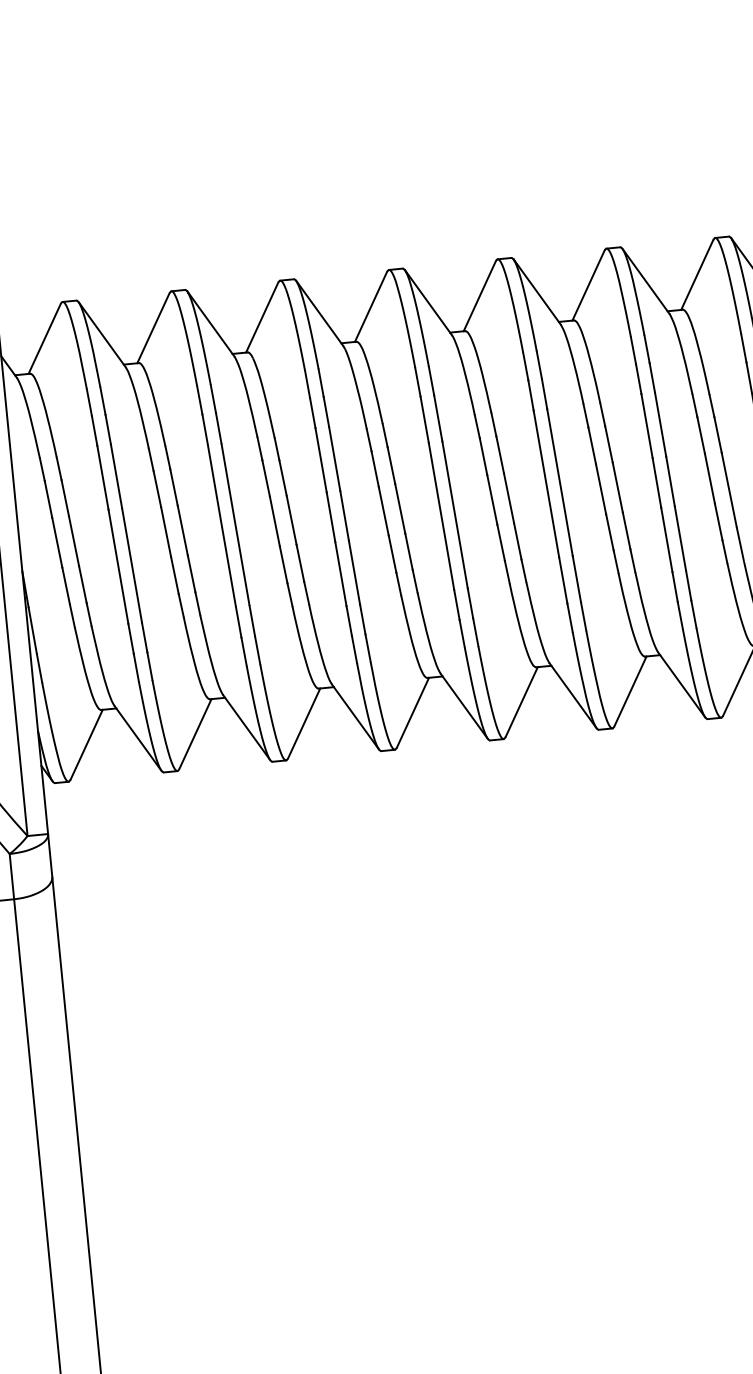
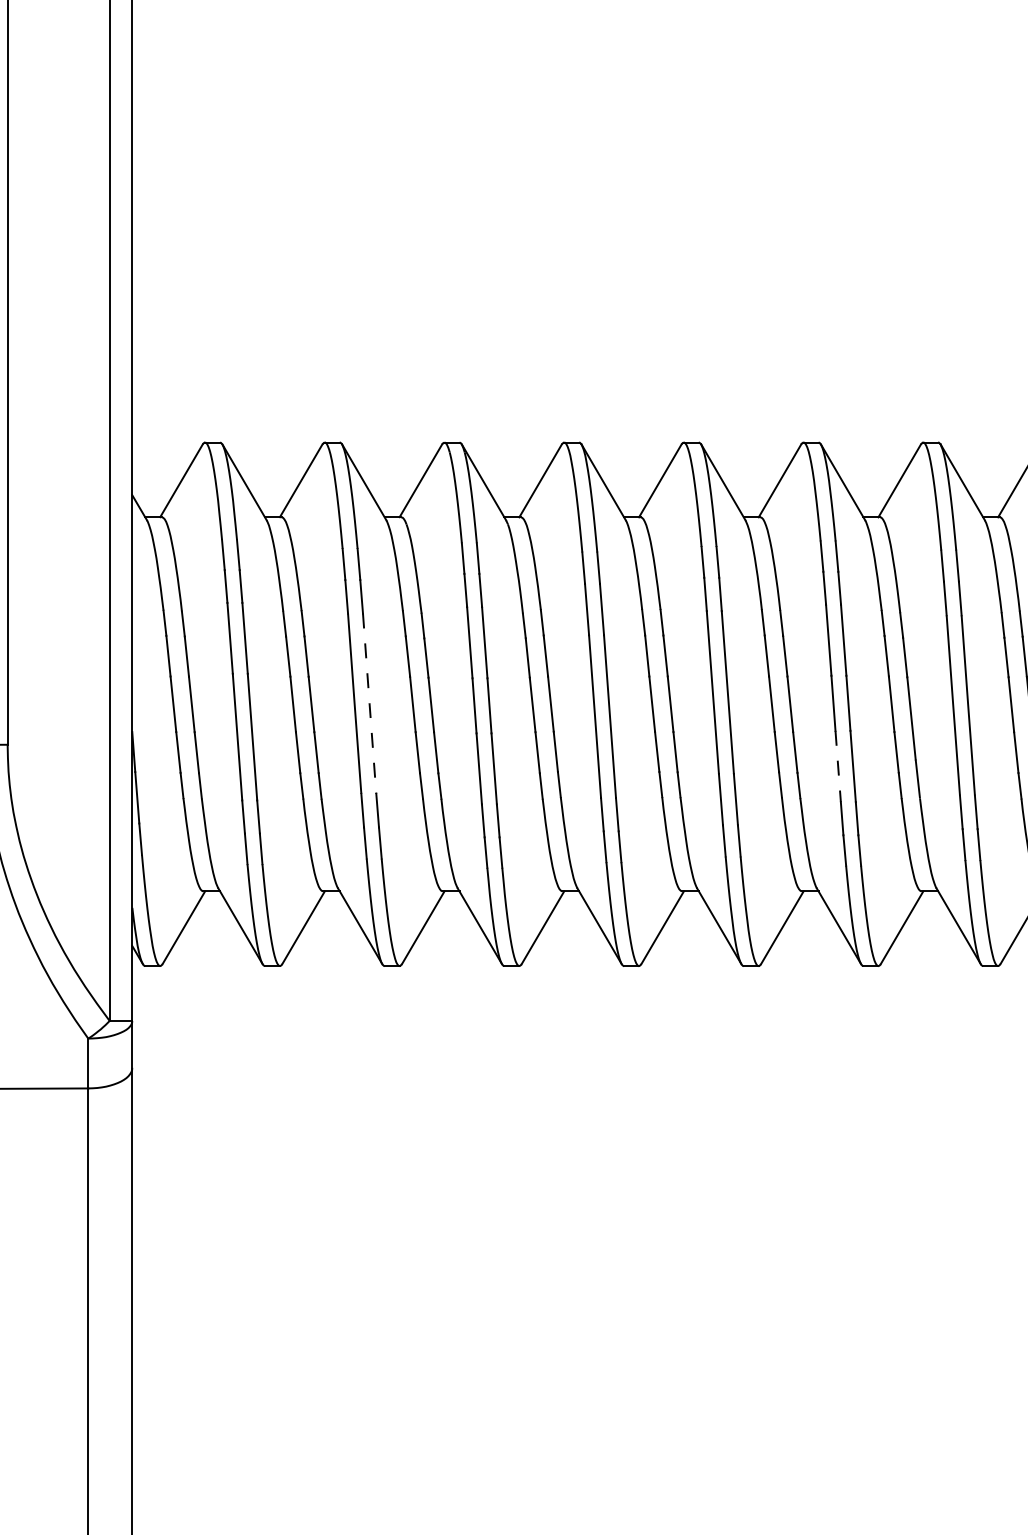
line: (235, 524) -> (369, 703), solid -> dashed
line: (667, 539) -> (838, 766), solid -> dashed

